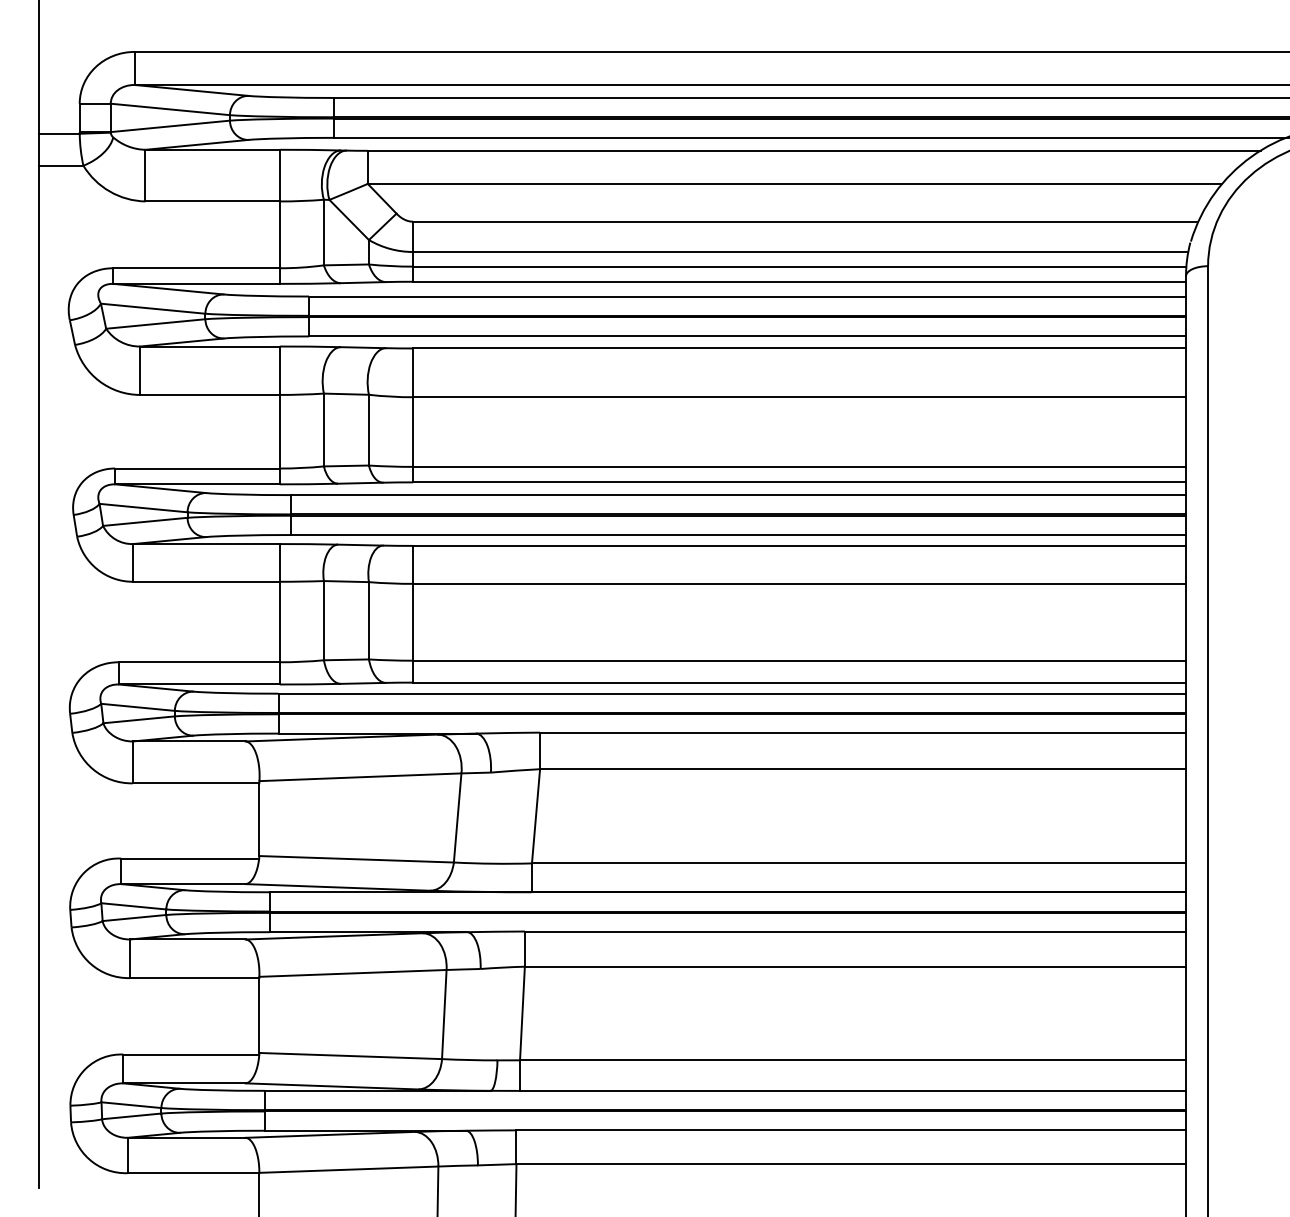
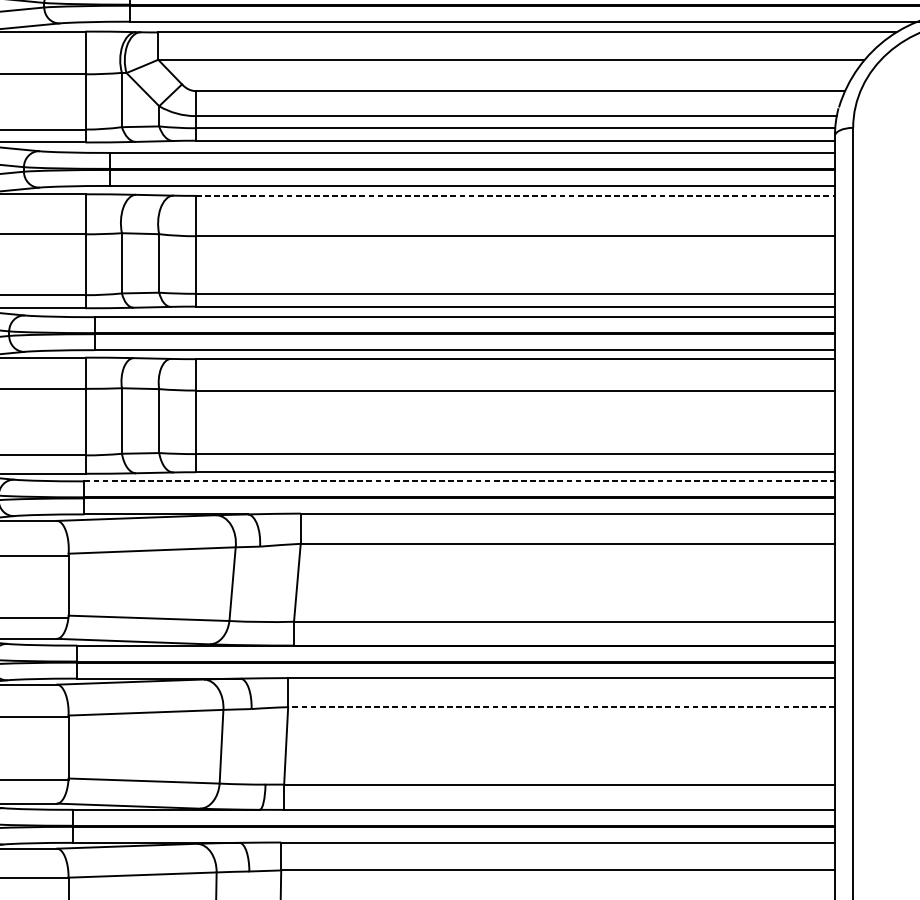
line: (800, 348) -> (516, 195), solid -> dashed
line: (732, 693) -> (459, 481), solid -> dashed
line: (855, 966) -> (561, 707), solid -> dashed

